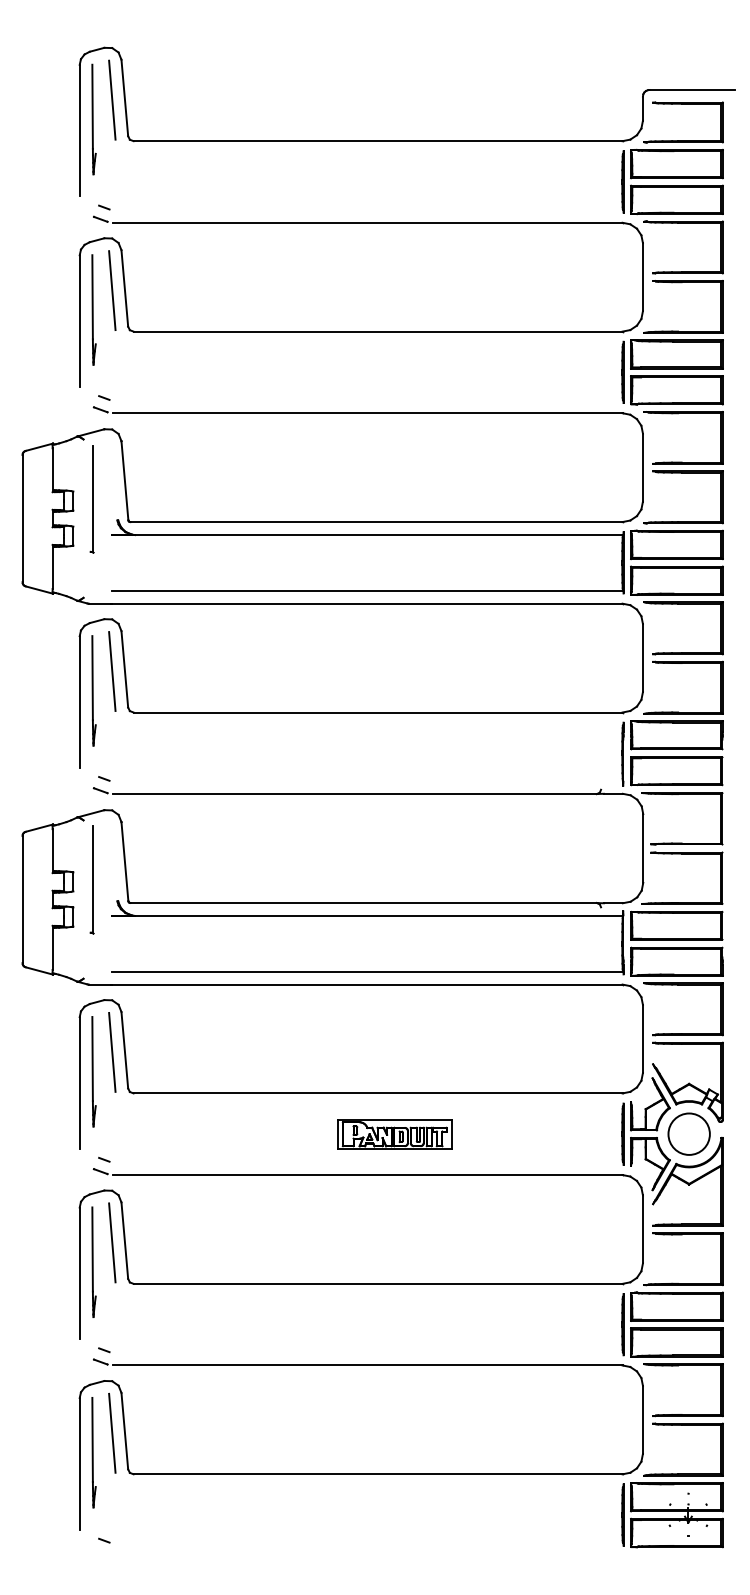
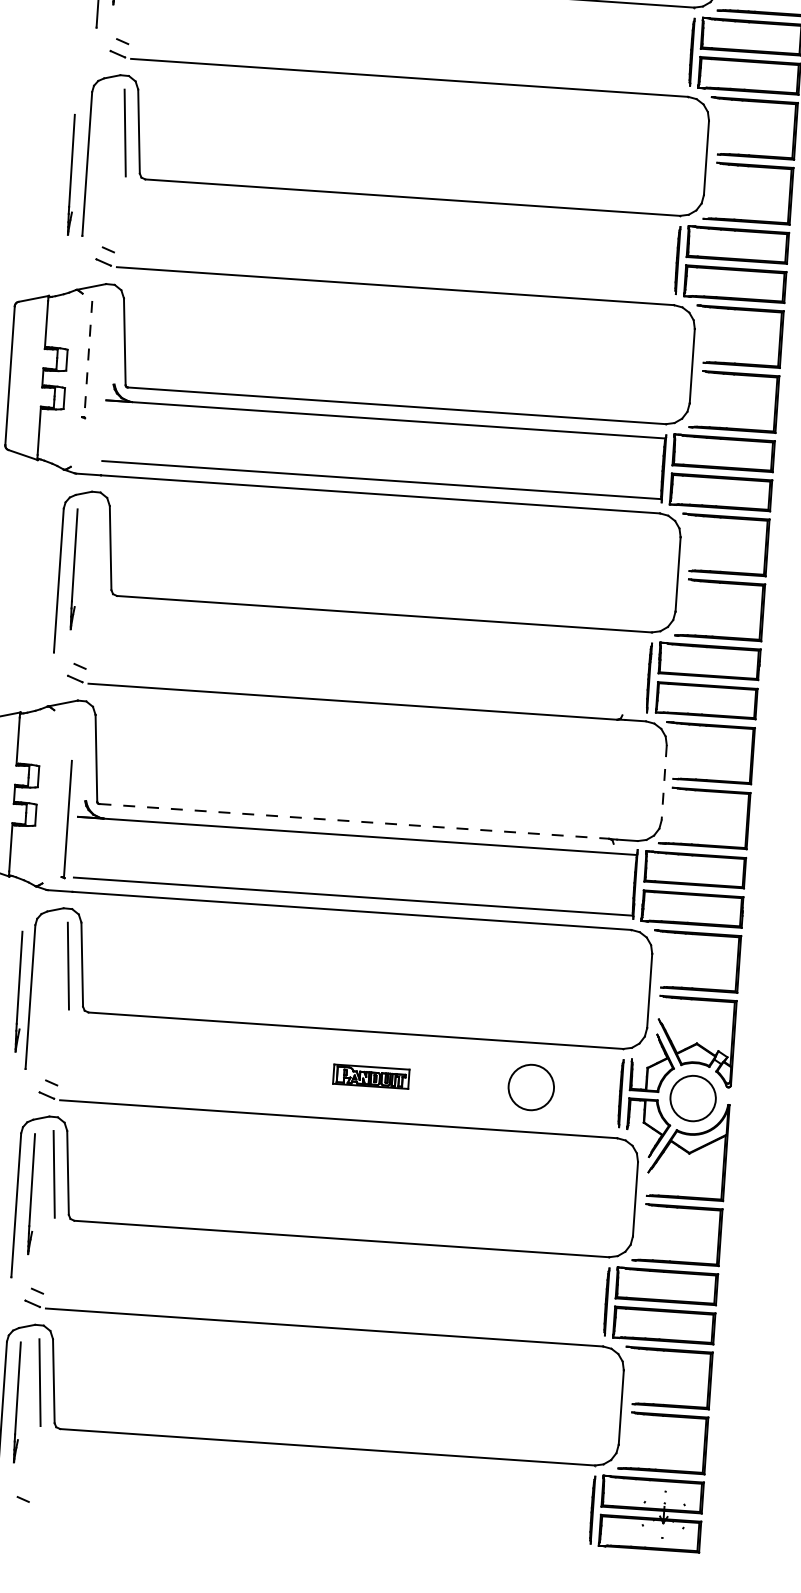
part: (93, 309) -> (72, 174), moved
line: (92, 499) -> (87, 359), solid -> dashed
line: (112, 671) -> (97, 549), removed
line: (643, 849) -> (664, 783), solid -> dashed
part: (91, 879) -> (66, 818), moved
line: (364, 902) -> (355, 820), solid -> dashed
part: (93, 1071) -> (19, 991), moved
circle: (540, 1133) -> (530, 1086), added
part: (394, 1134) -> (370, 1076), size x0.6

